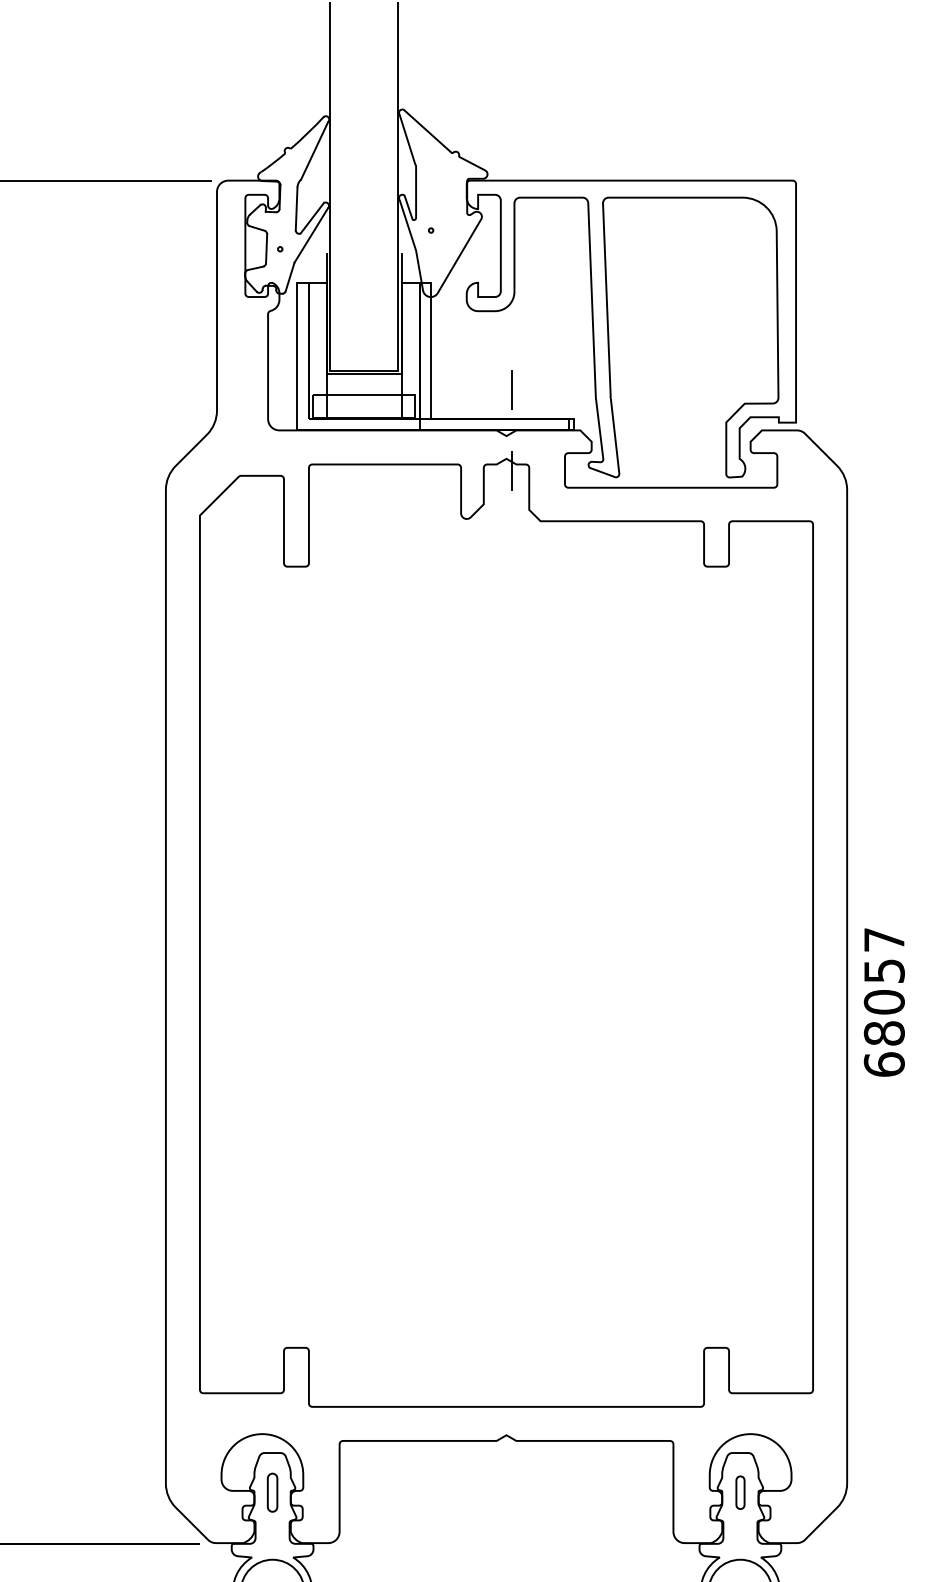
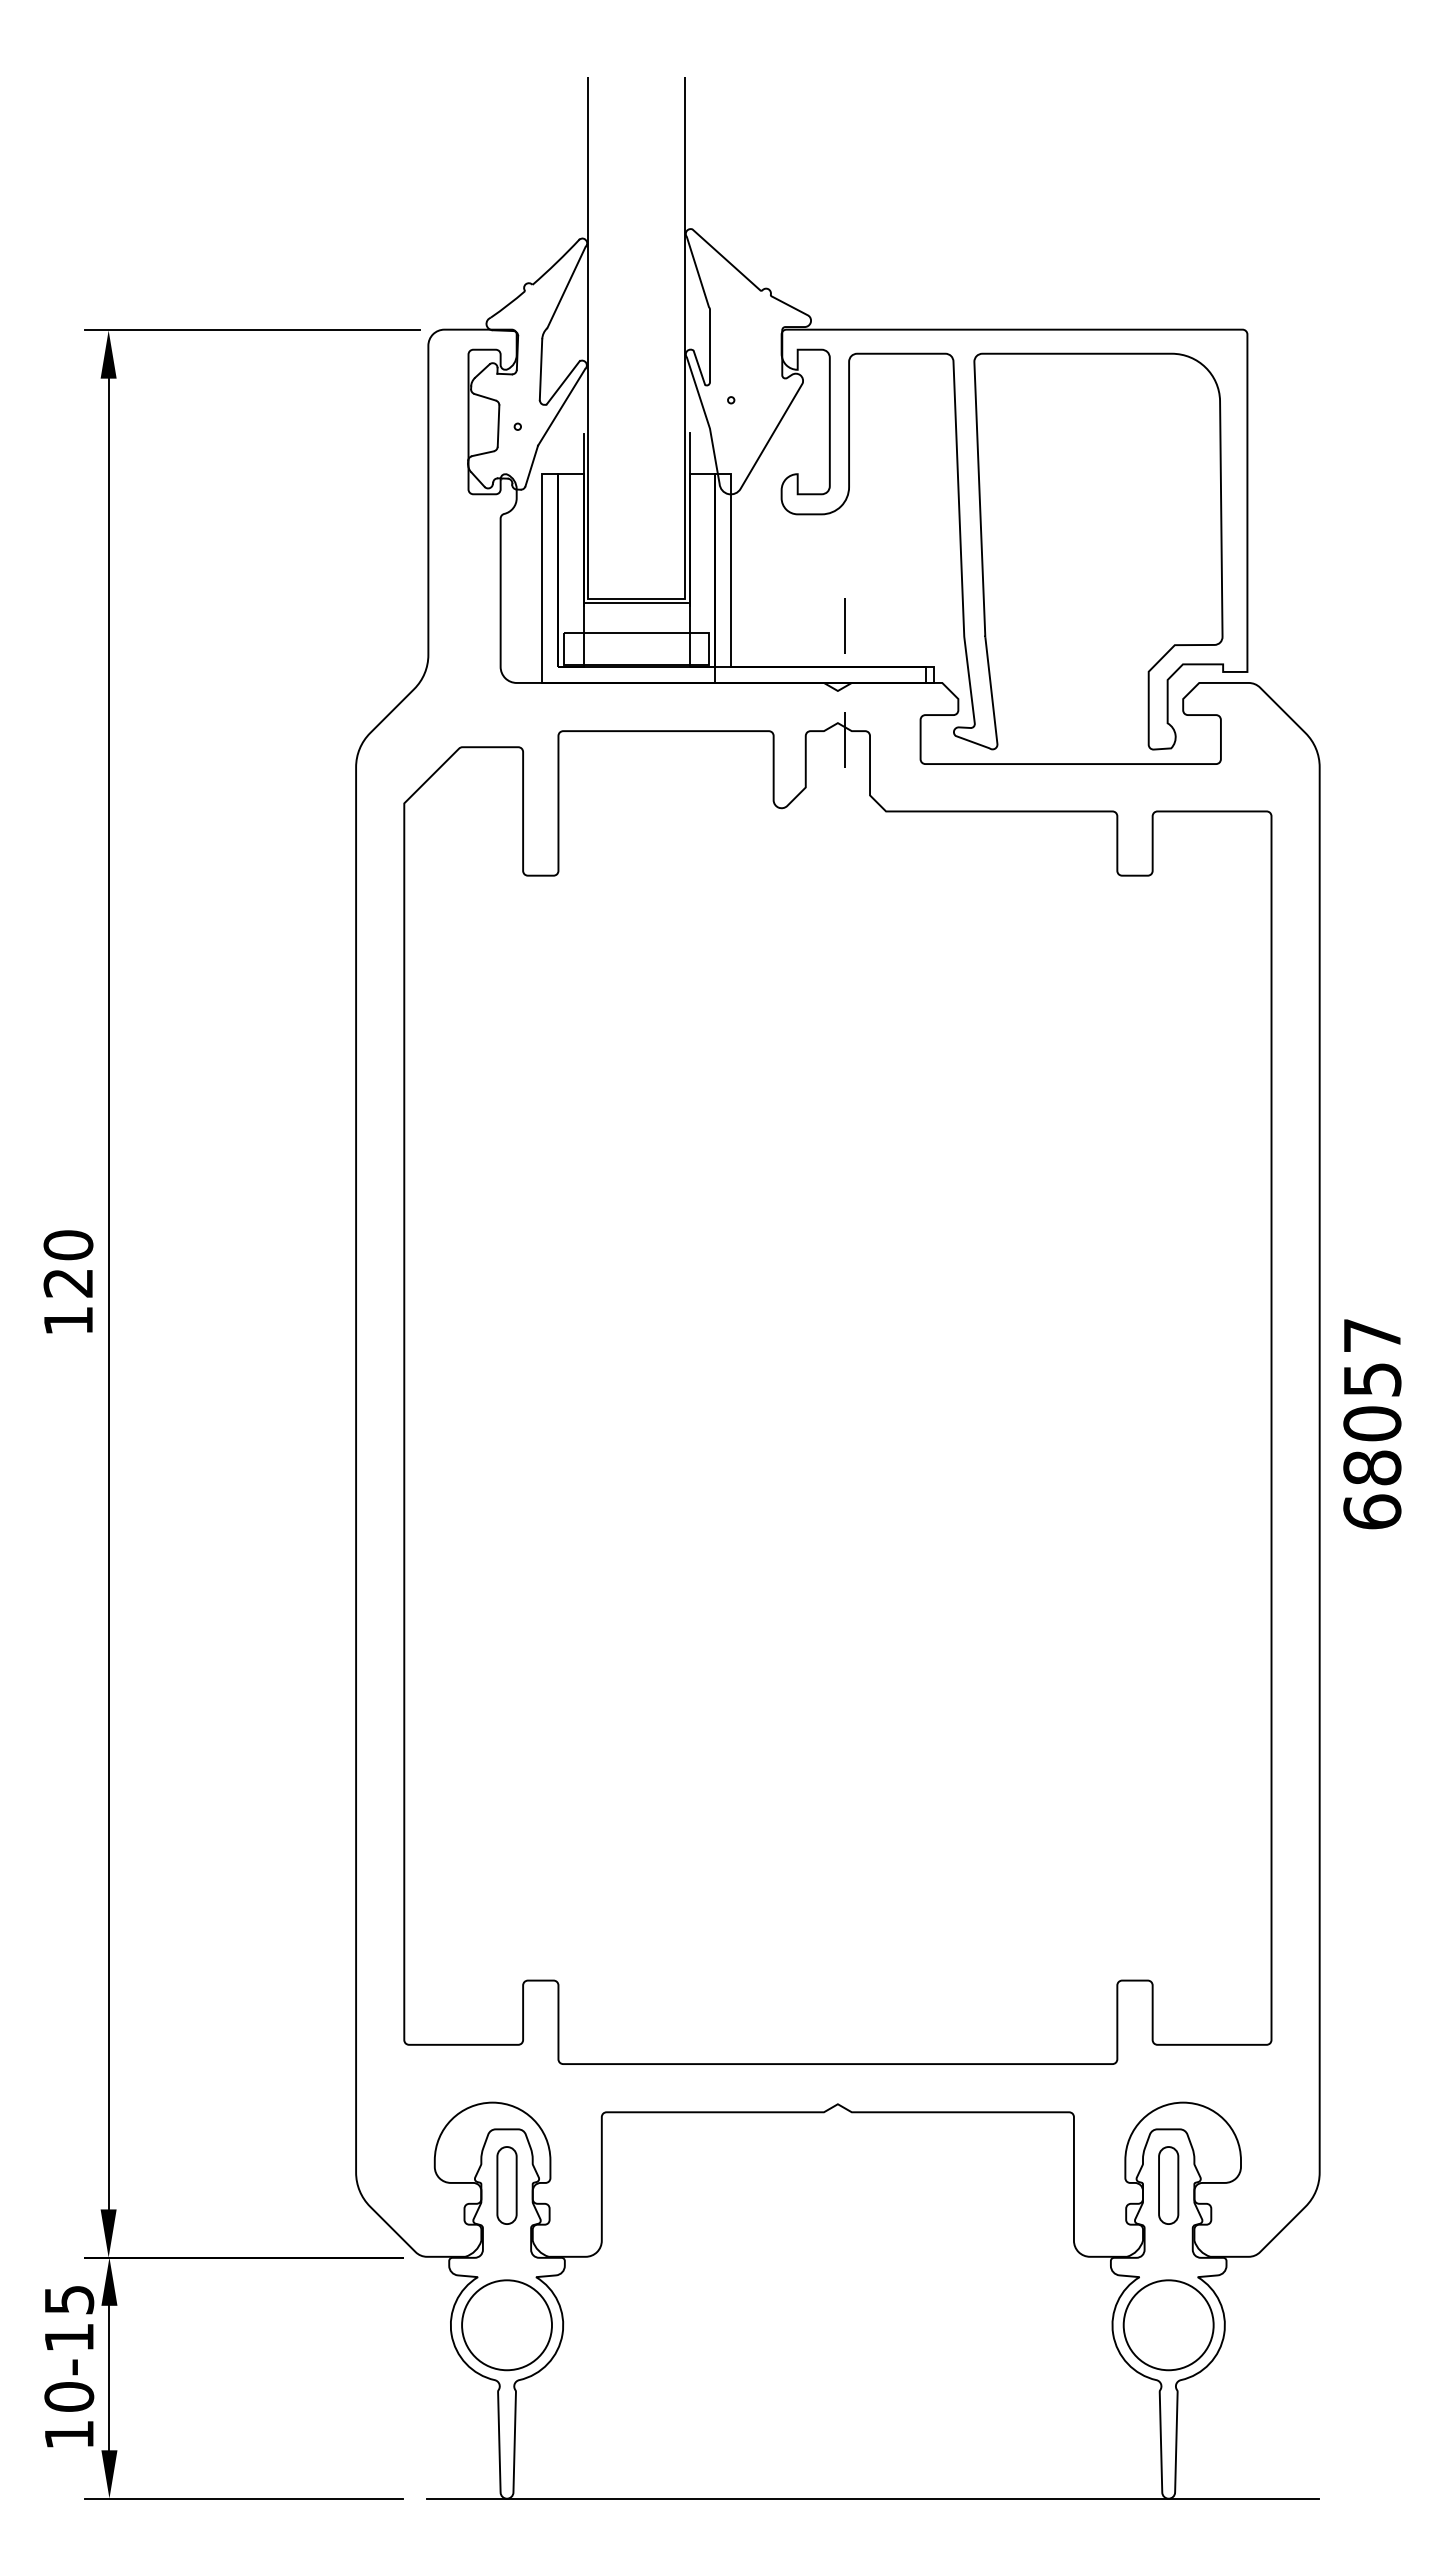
text: (884, 1002) -> (1372, 1424), moved
part: (272, 1492) -> (506, 2185), size x1.43
part: (740, 1492) -> (1168, 2185), size x1.67

